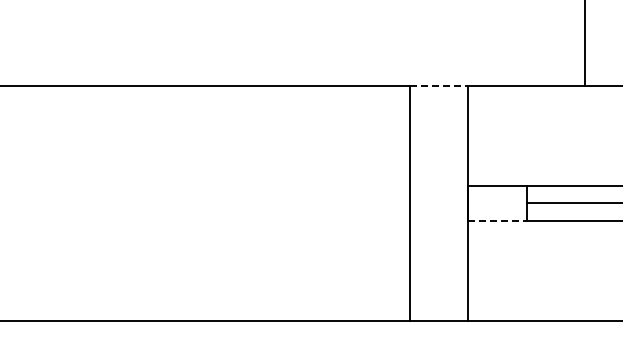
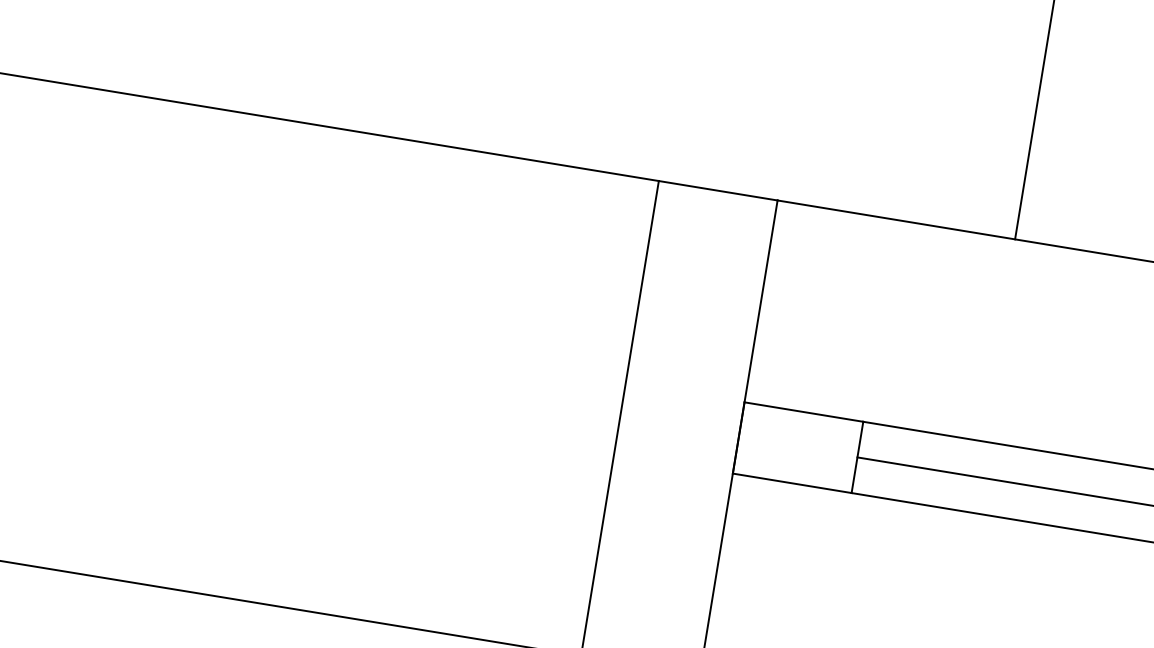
line: (439, 86) -> (719, 191), dashed -> solid
line: (498, 221) -> (793, 484), dashed -> solid

